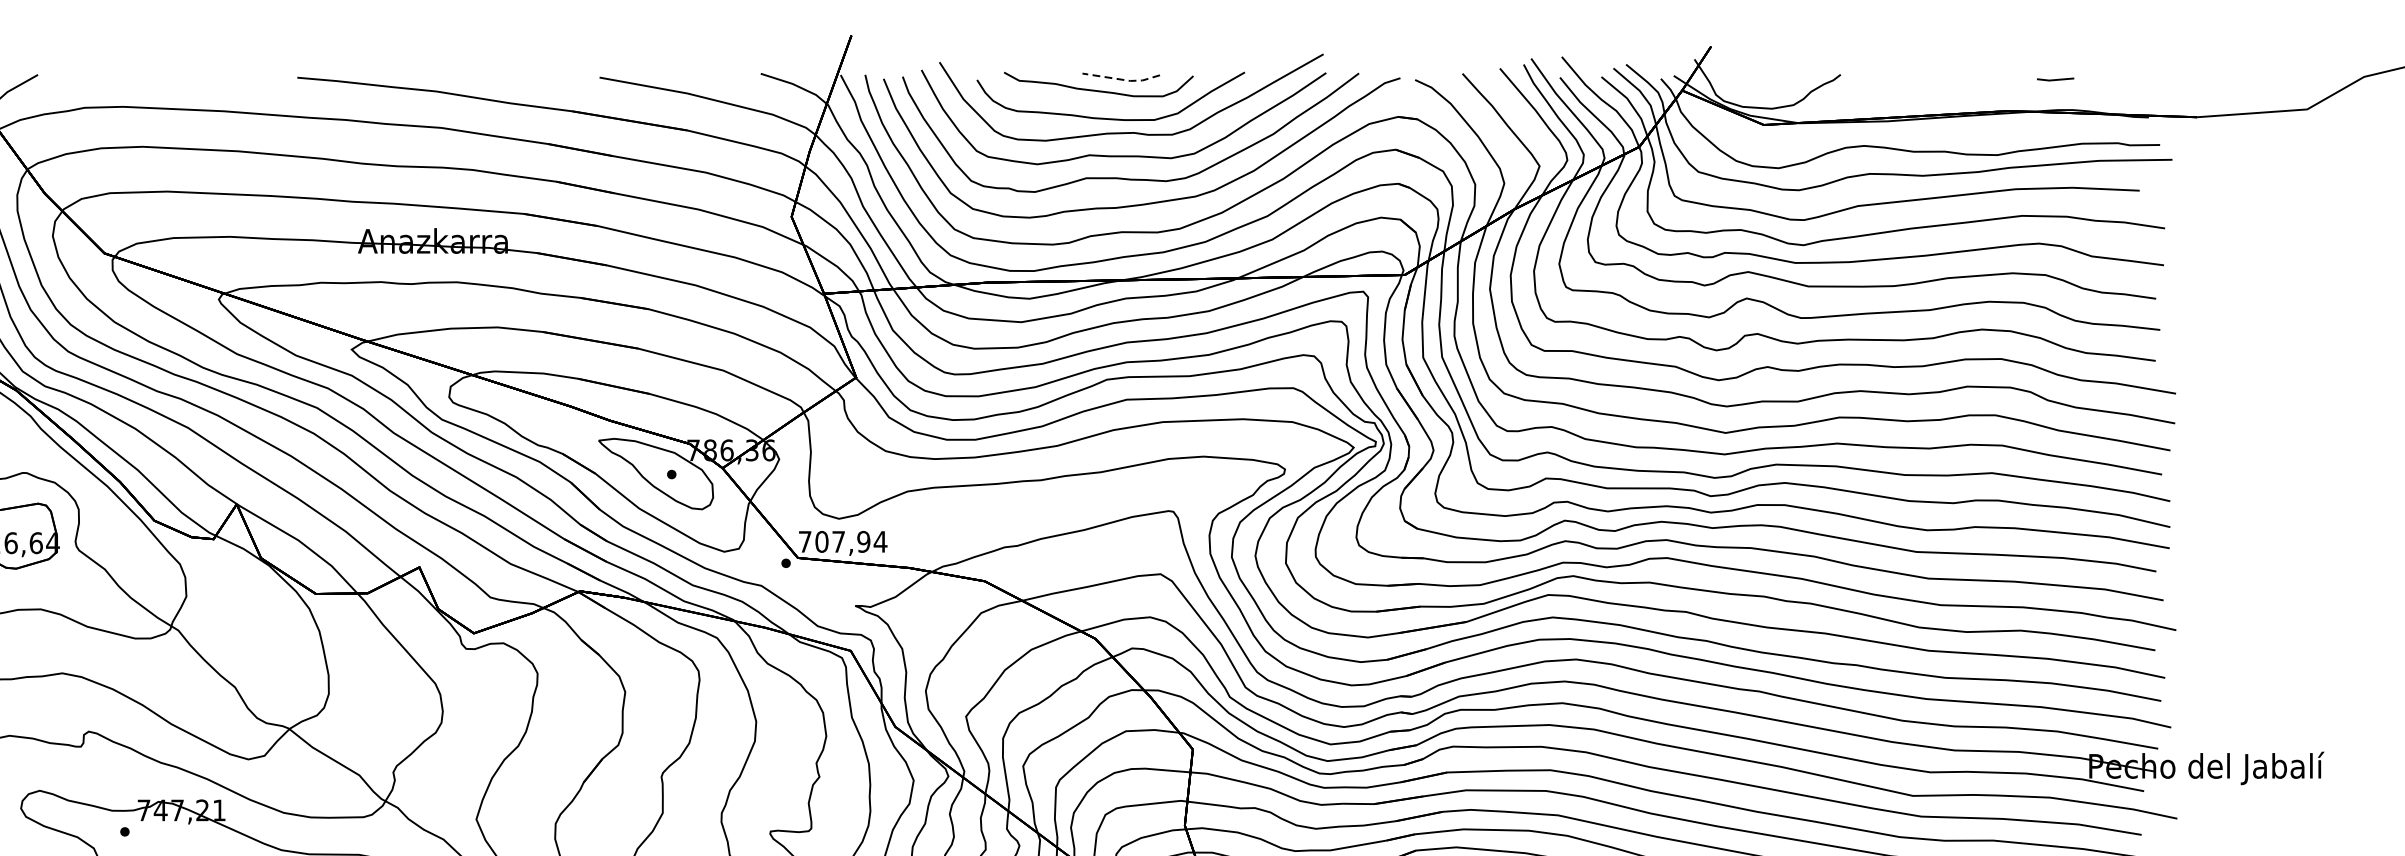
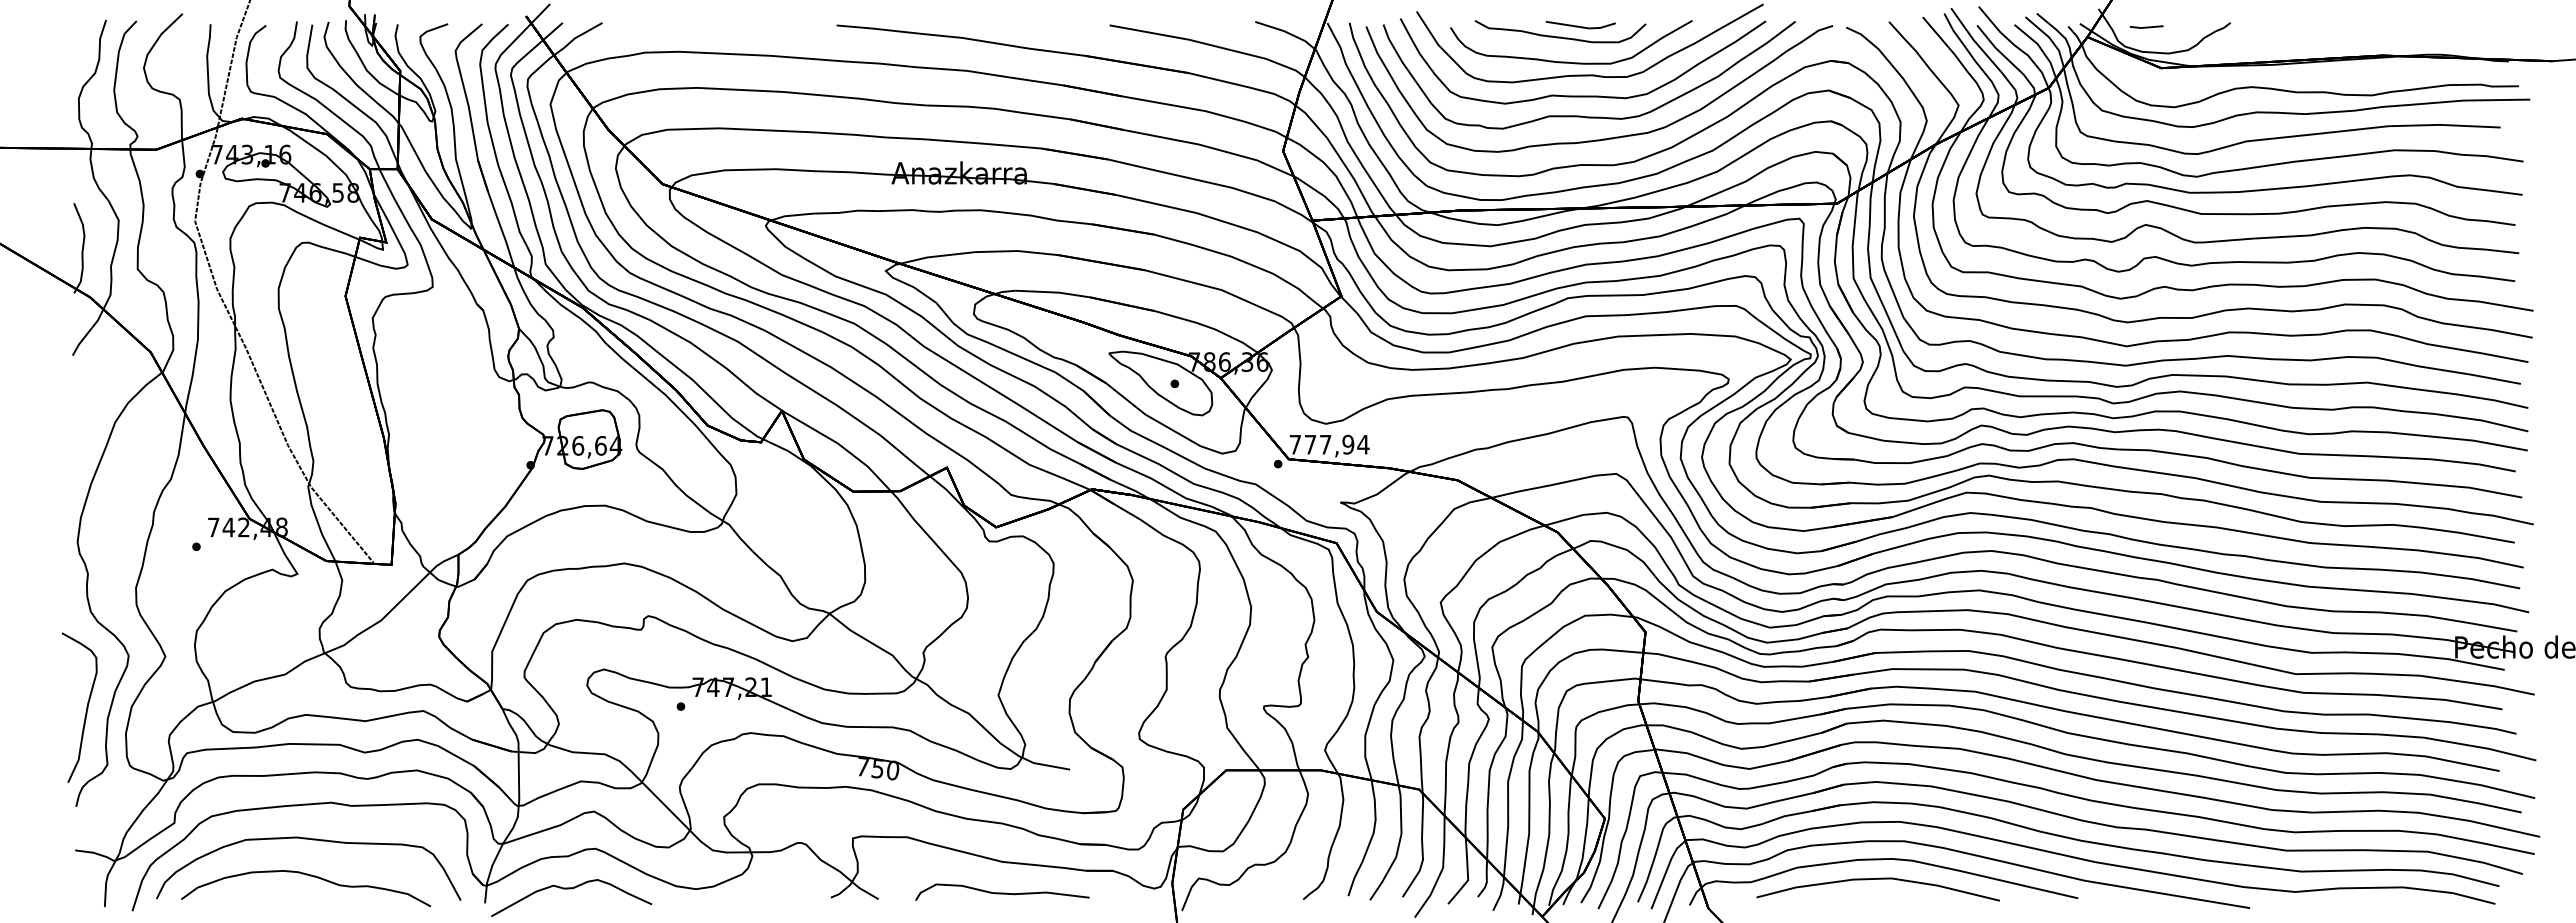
line: (2055, 78) -> (2146, 26), moved
line: (1123, 79) -> (1582, 27), dashed -> solid
text: (821, 541) -> (1310, 444), 707,94 -> 777,94

